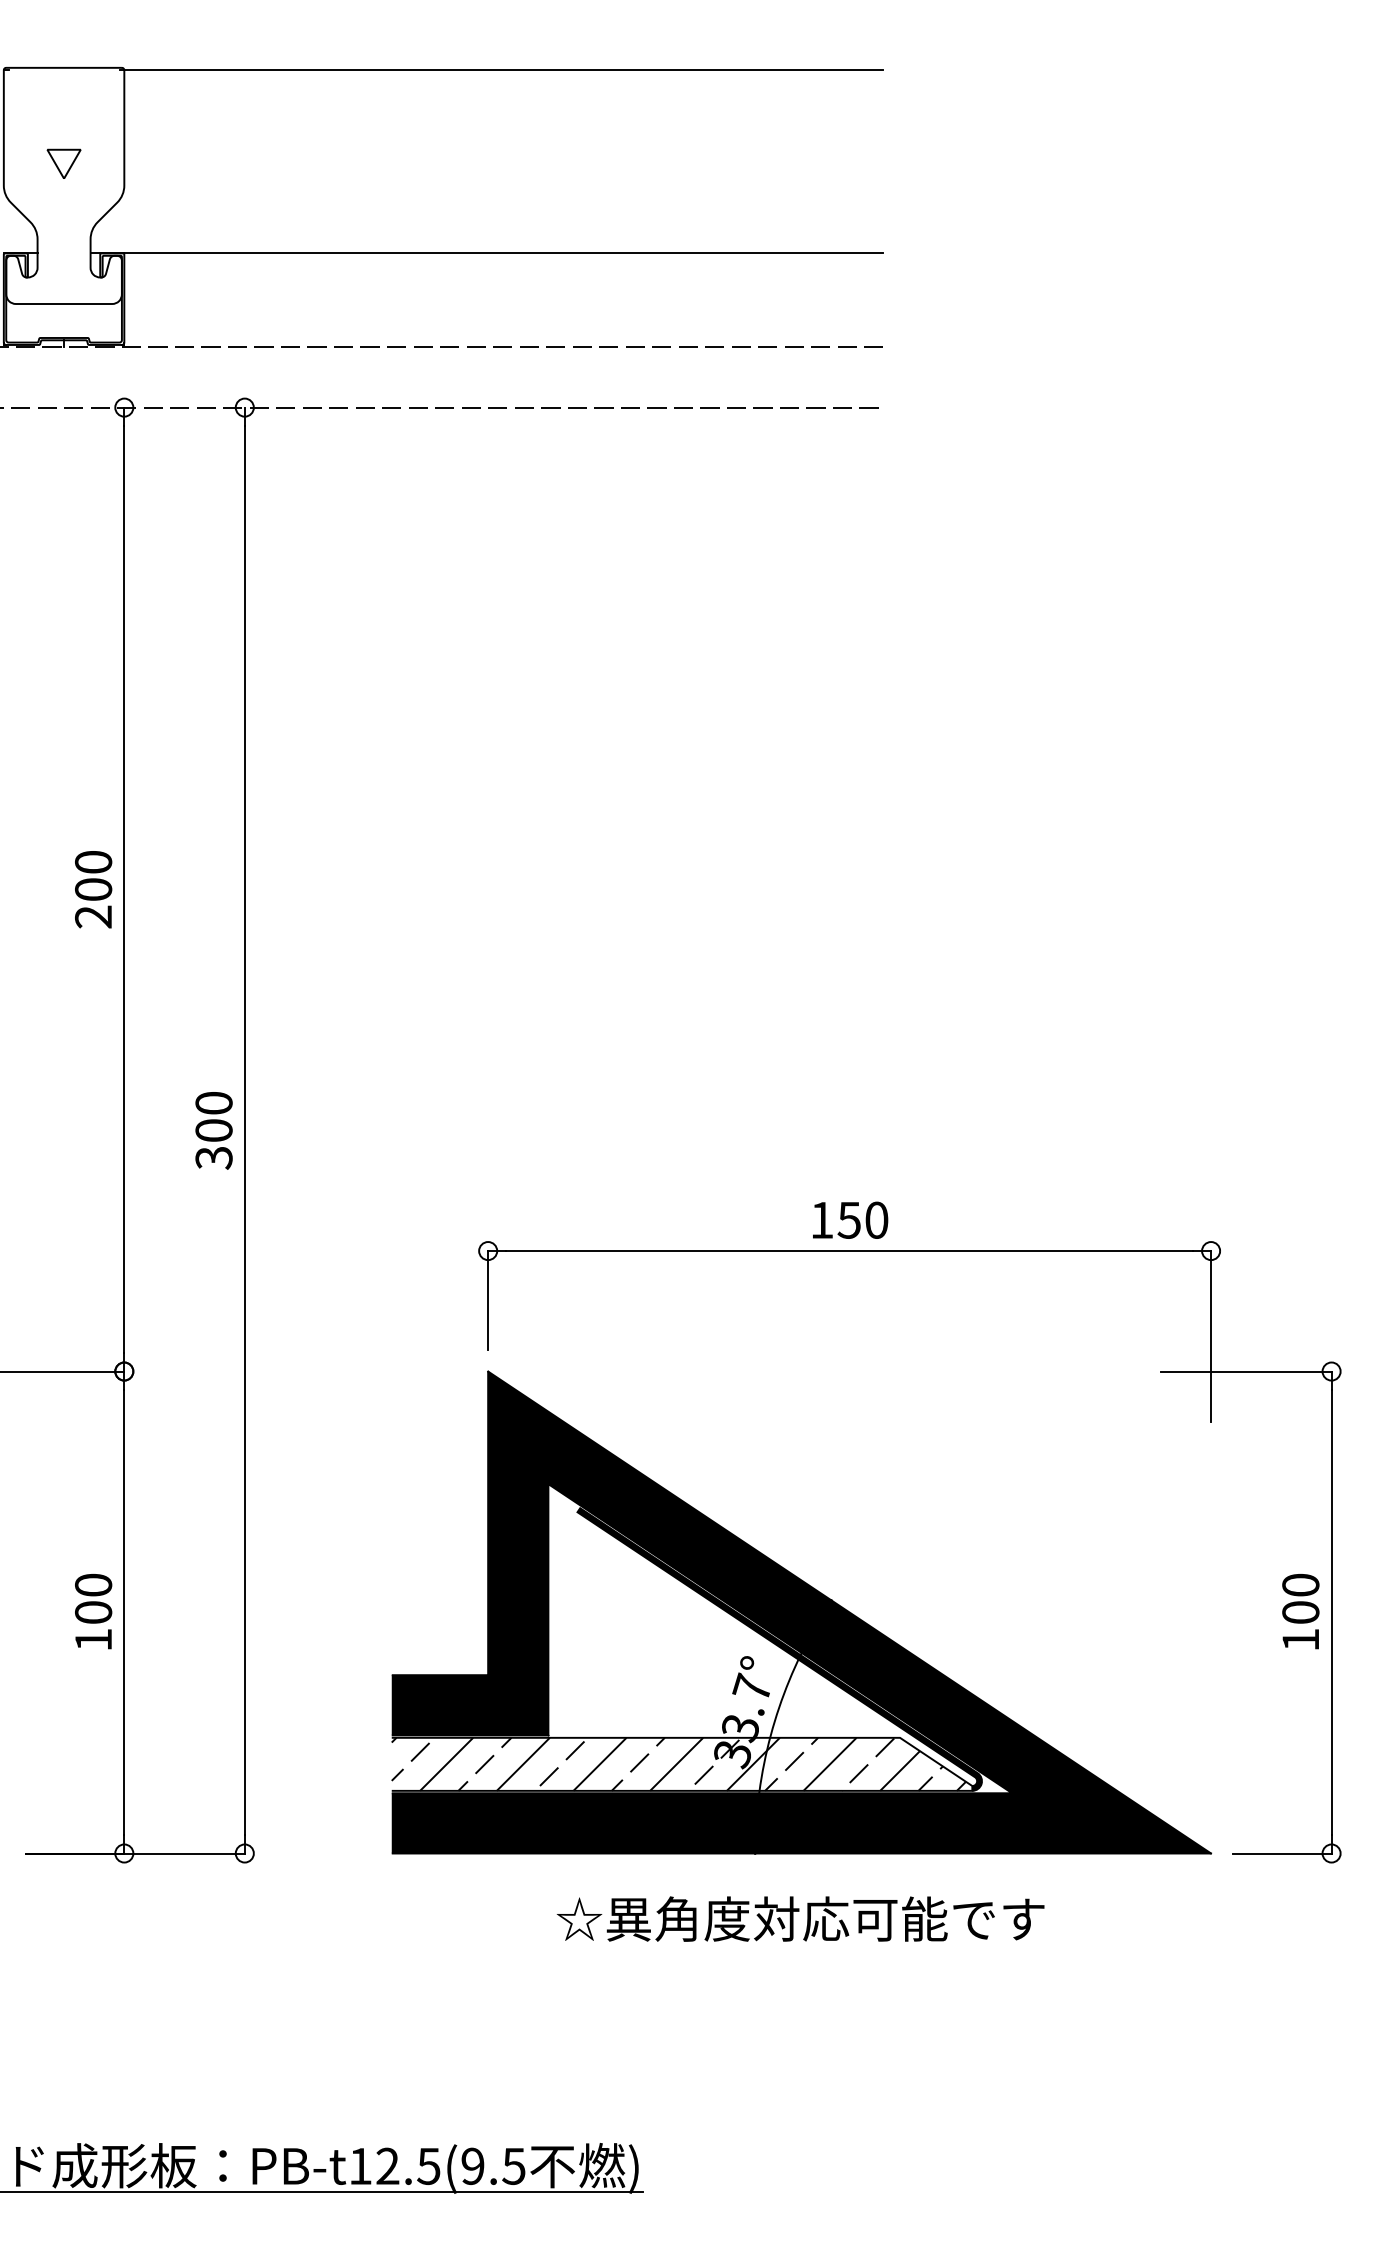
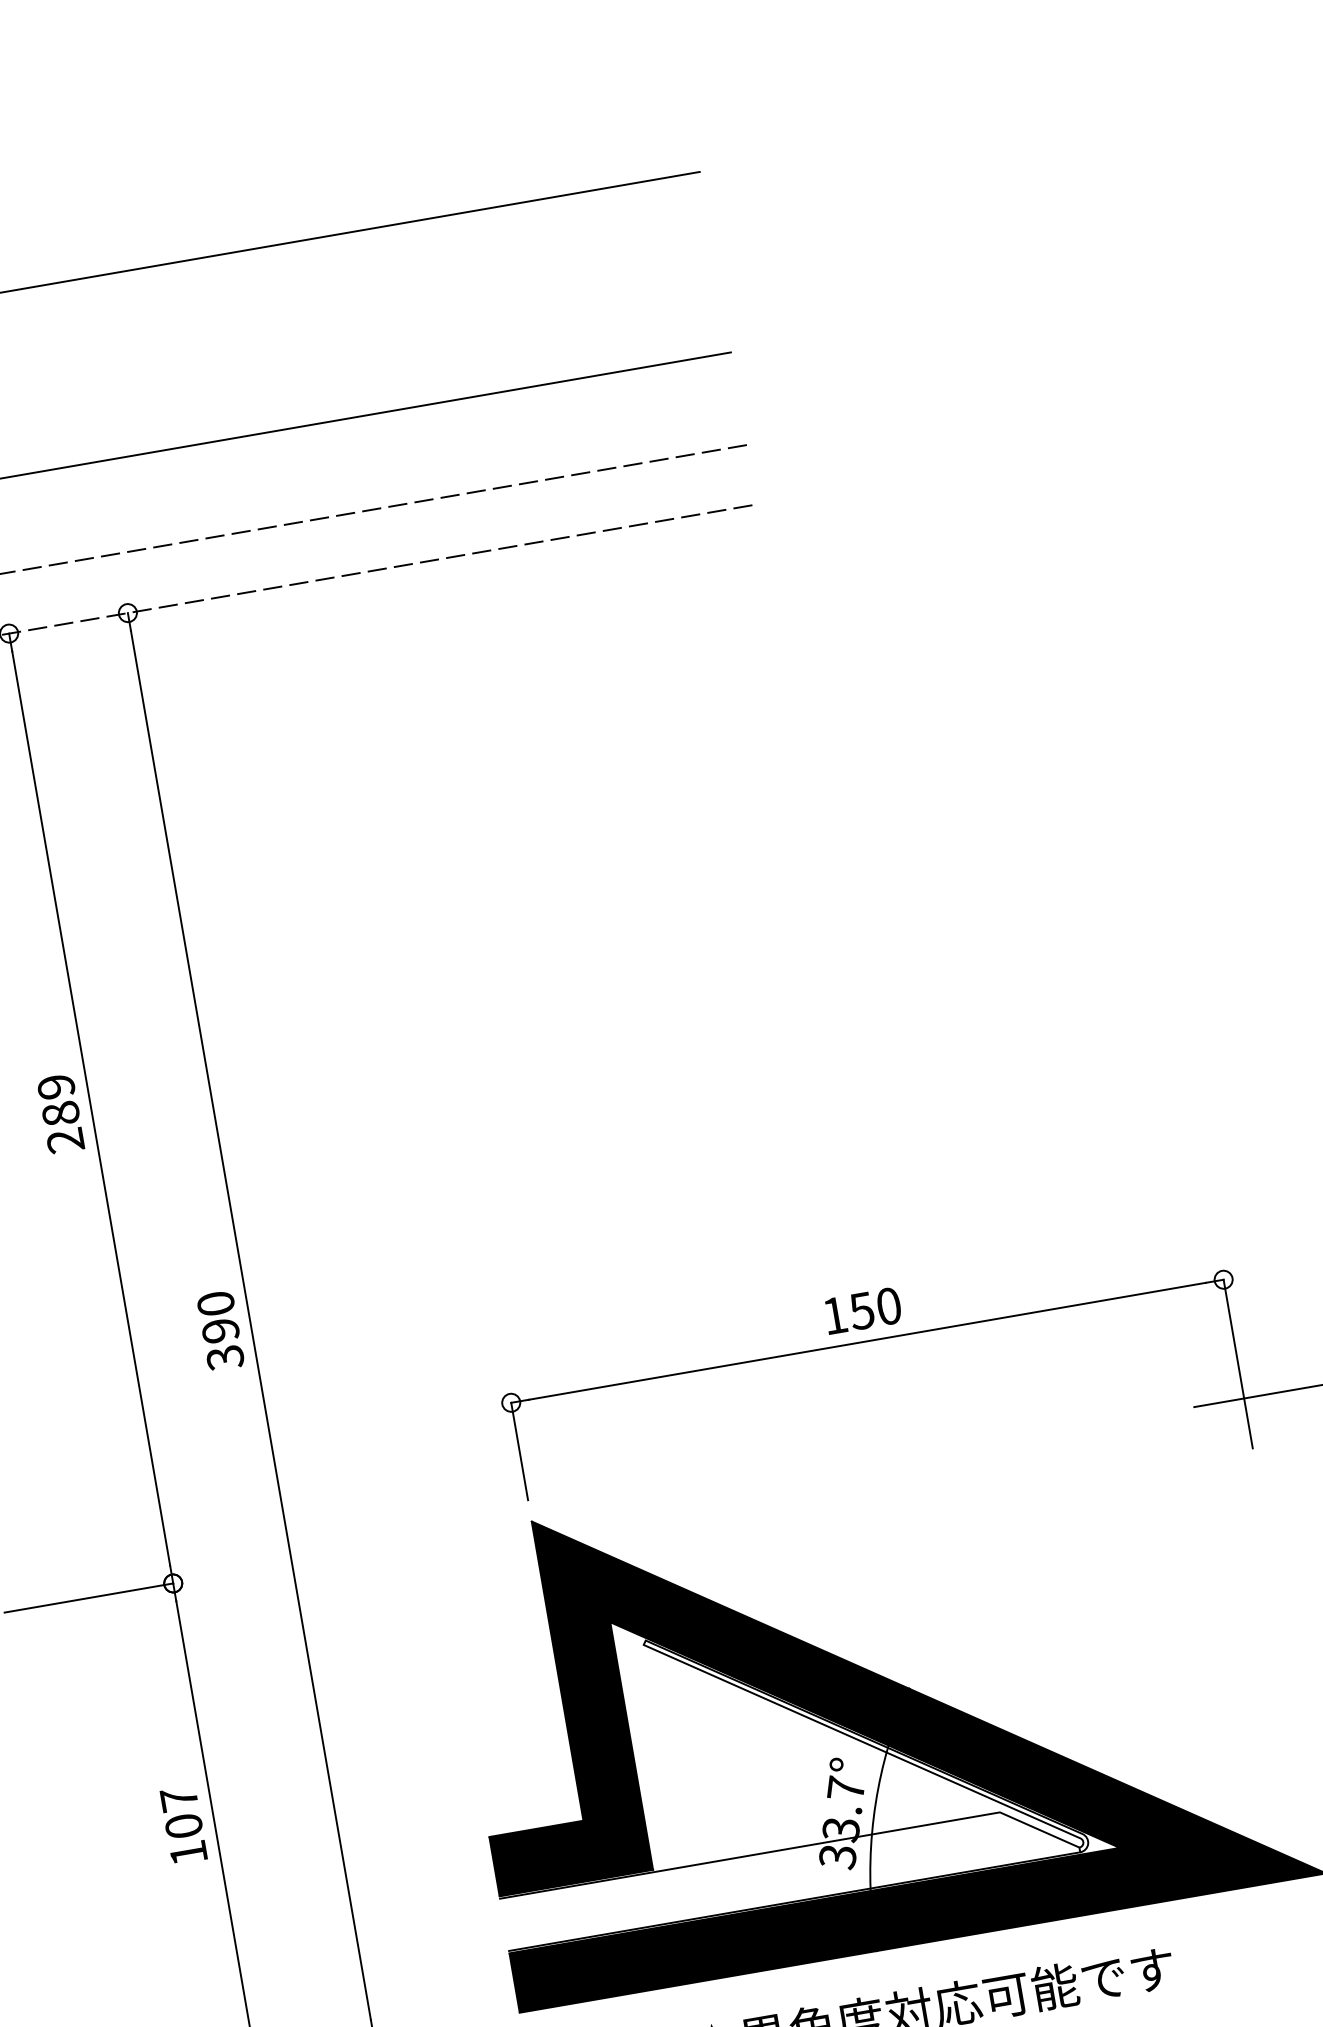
text: (93, 875) -> (58, 1099), 200 -> 289
text: (213, 1130) -> (220, 1330), 300 -> 390
text: (93, 1584) -> (179, 1798), 100 -> 107
fill: (779, 1649) -> (866, 1745), removed
hatch: (678, 1763) -> (786, 1875), removed

